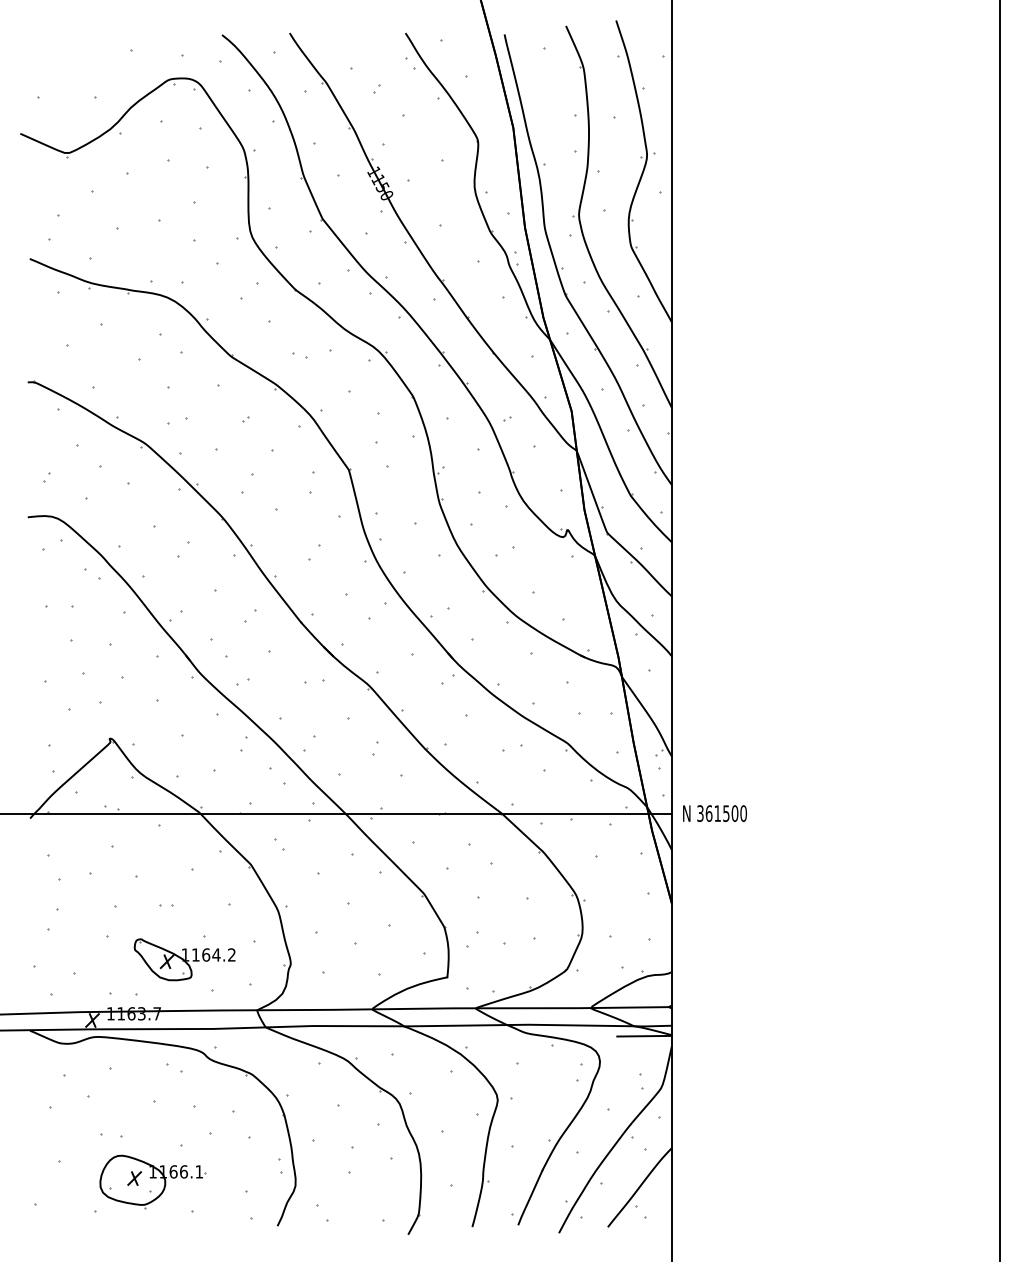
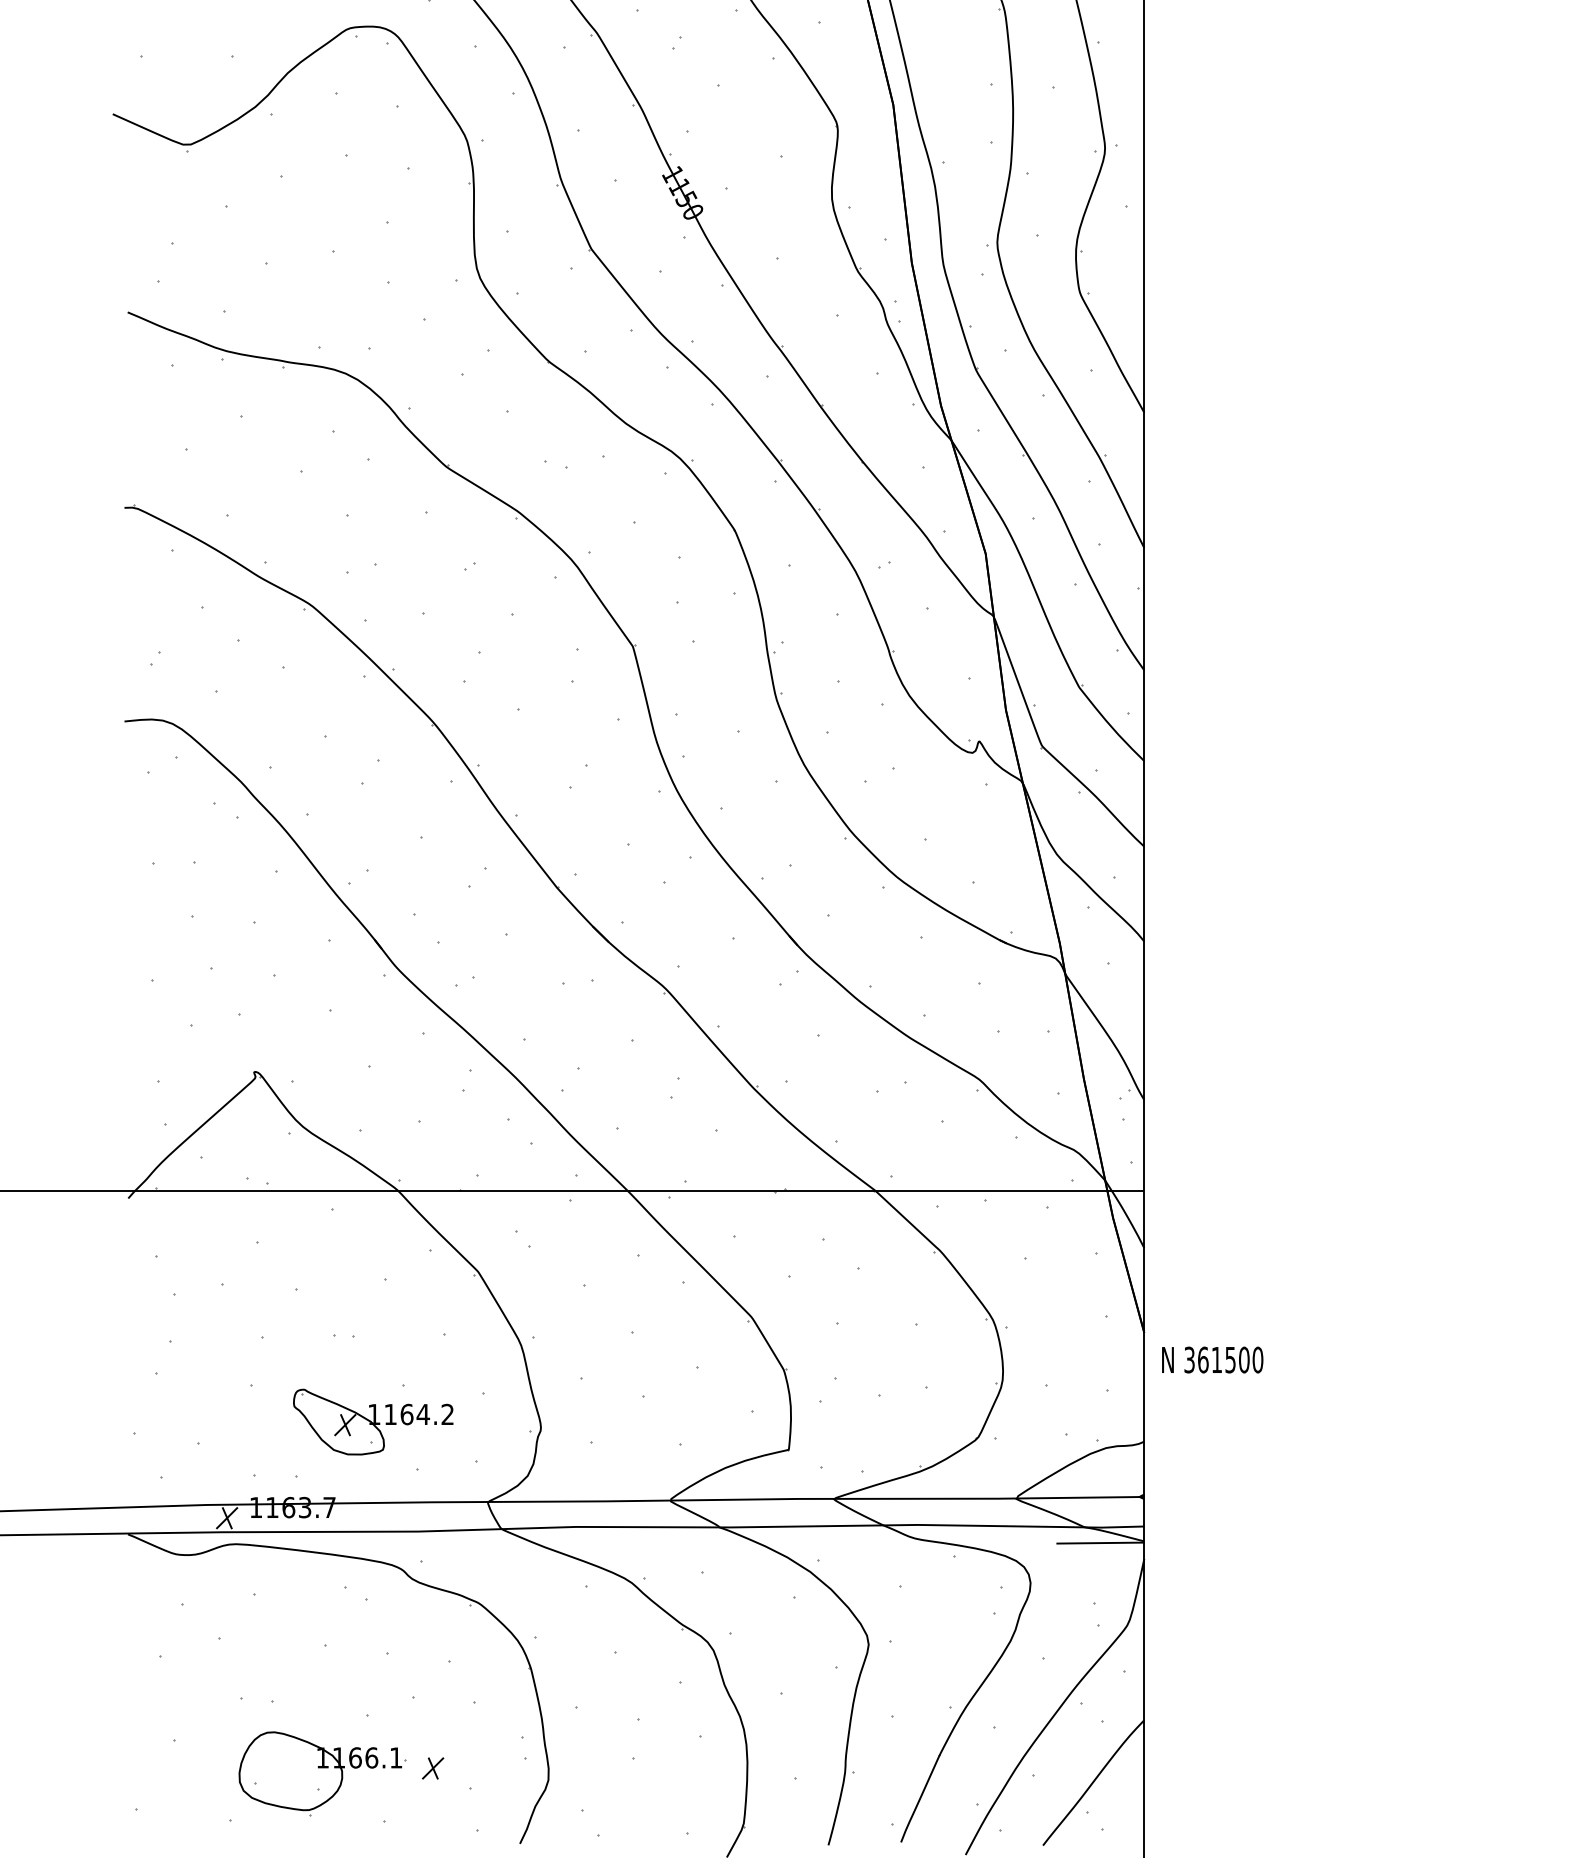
text: (714, 813) -> (1211, 1359), moved
part: (134, 1178) -> (432, 1768), moved

